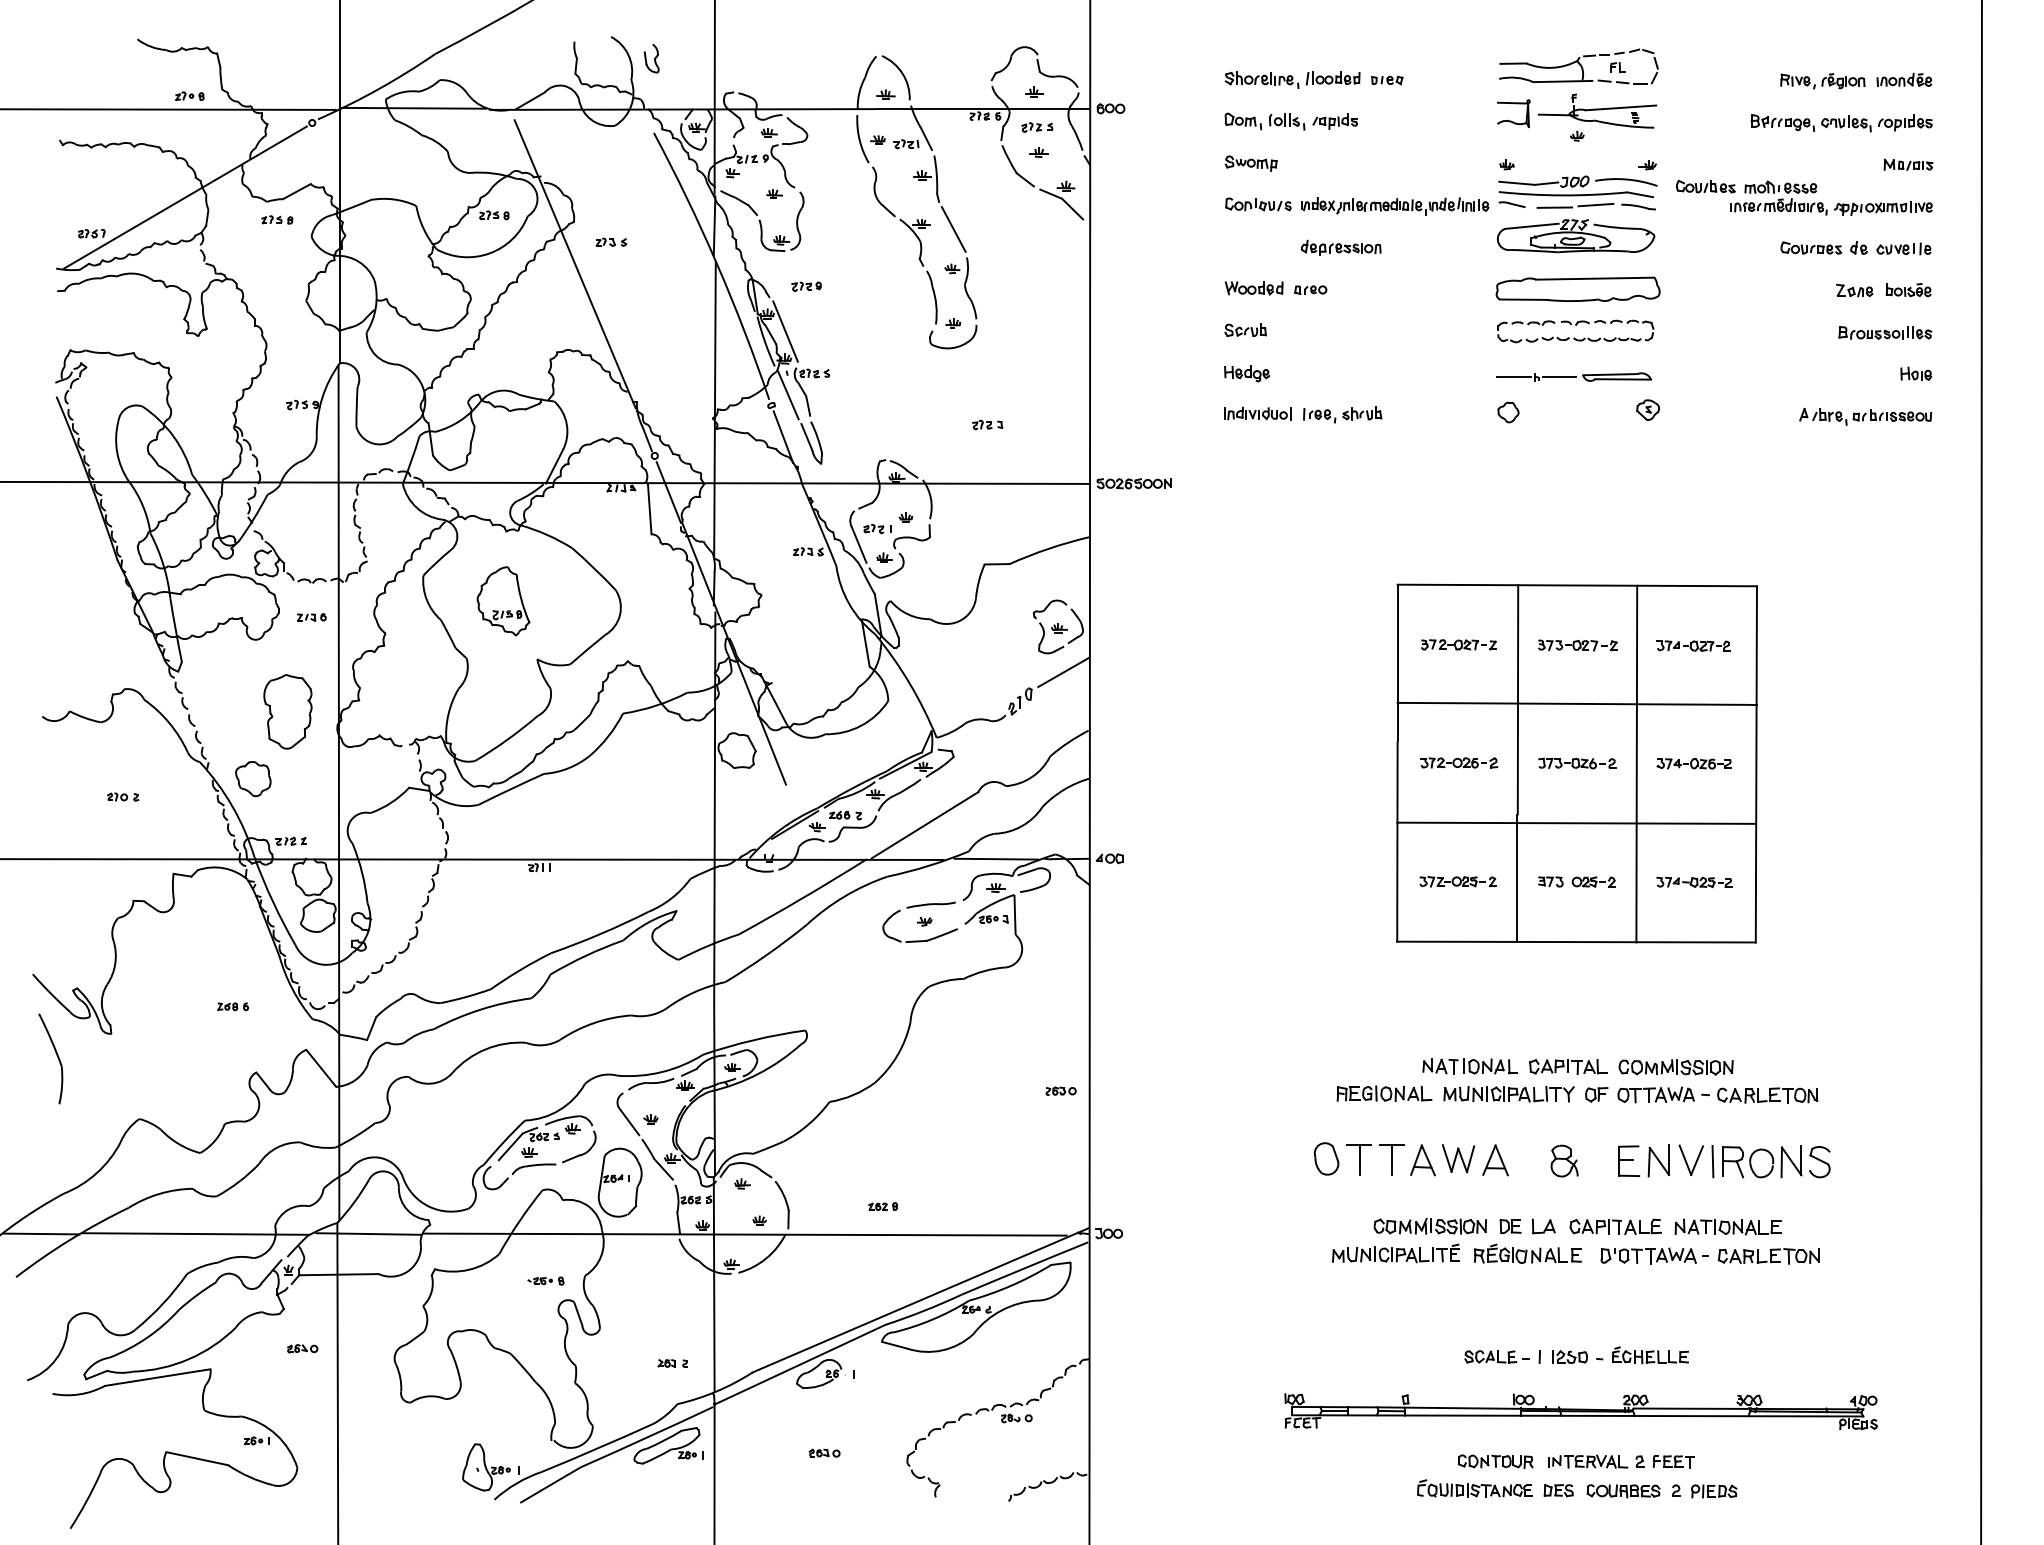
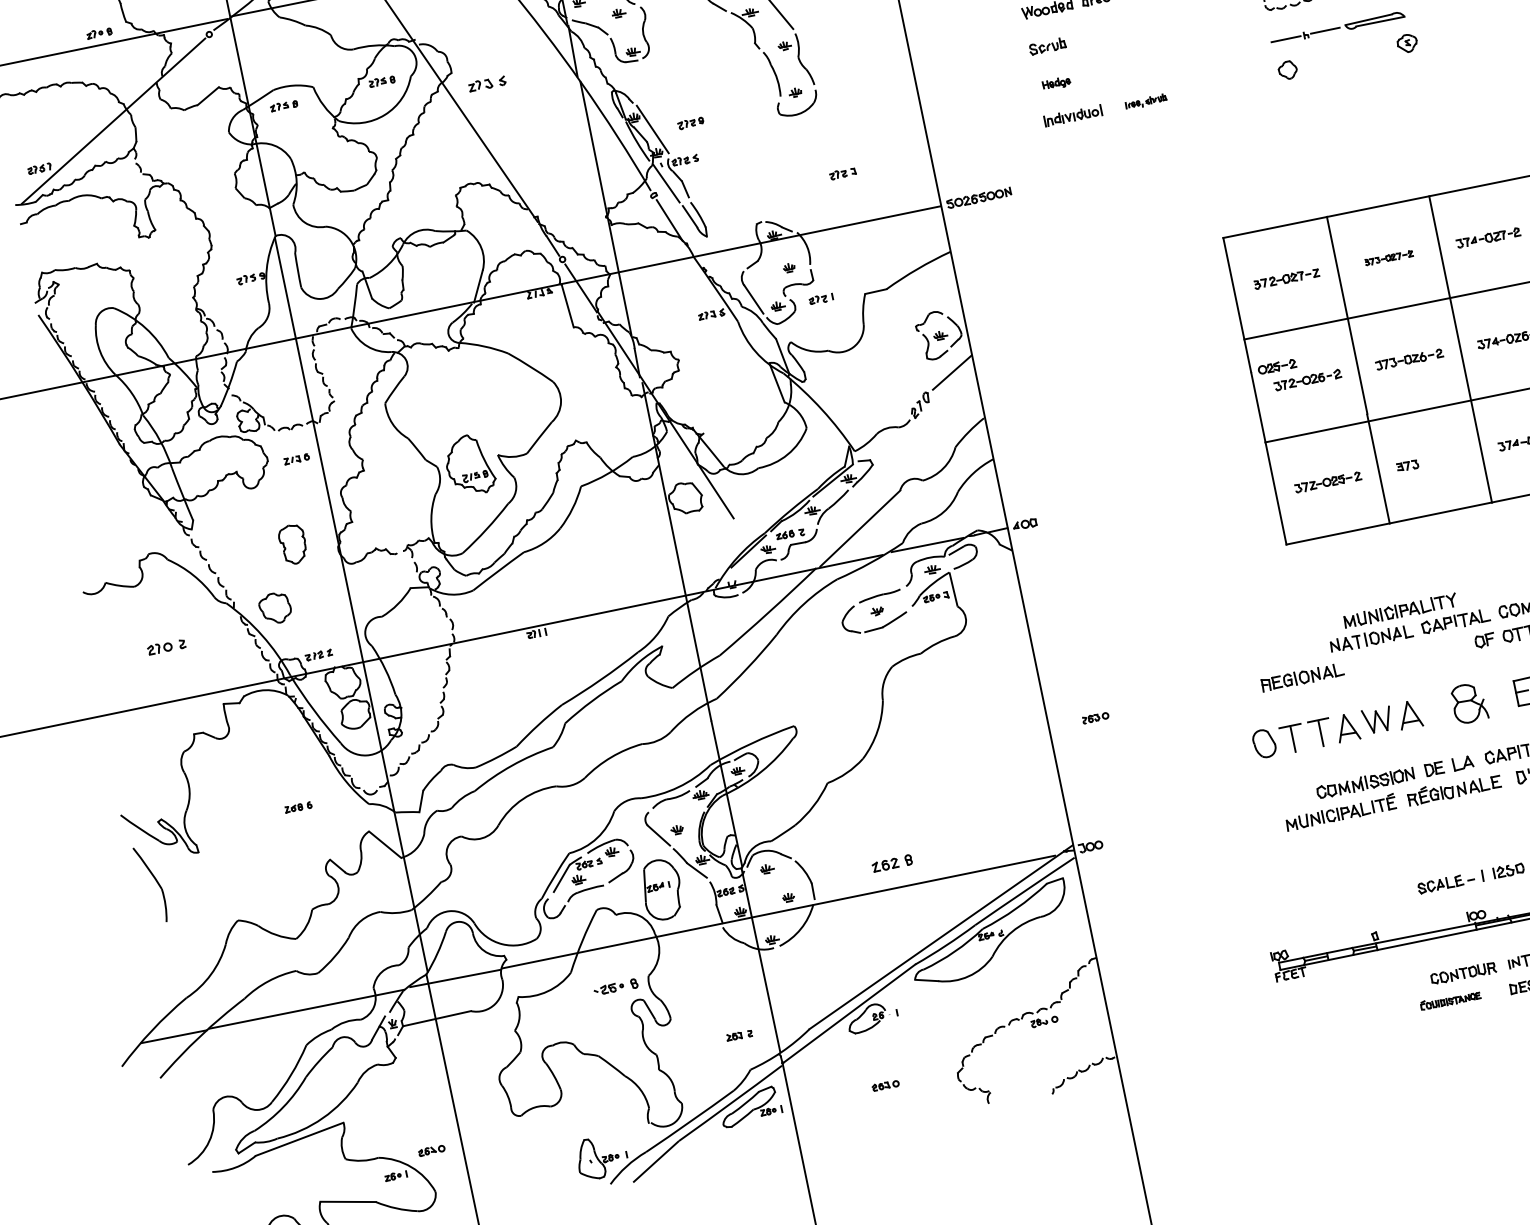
part: (277, 219) -> (284, 105), moved
part: (611, 241) -> (487, 83), size x1.4
part: (806, 286) -> (690, 123), moved
part: (1247, 373) -> (1056, 83), size x0.7
part: (1342, 414) -> (1145, 101), size x0.6
part: (877, 528) -> (821, 298), moved
part: (503, 601) -> (469, 465), moved
part: (1577, 645) -> (1388, 258), size x0.7
part: (287, 711) -> (292, 544), size x0.6
part: (123, 796) -> (166, 646), size x1.4
part: (1593, 881) -> (1276, 366), moved
part: (1060, 1090) -> (1095, 717), moved
part: (1508, 1093) -> (1399, 610), moved
part: (1564, 1160) -> (1469, 702), size x1.4
part: (882, 1206) -> (891, 863), size x1.6
part: (545, 1280) -> (615, 986), size x1.4
part: (302, 1348) -> (431, 1150), moved
part: (1474, 1488) -> (1450, 1000), size x0.6

